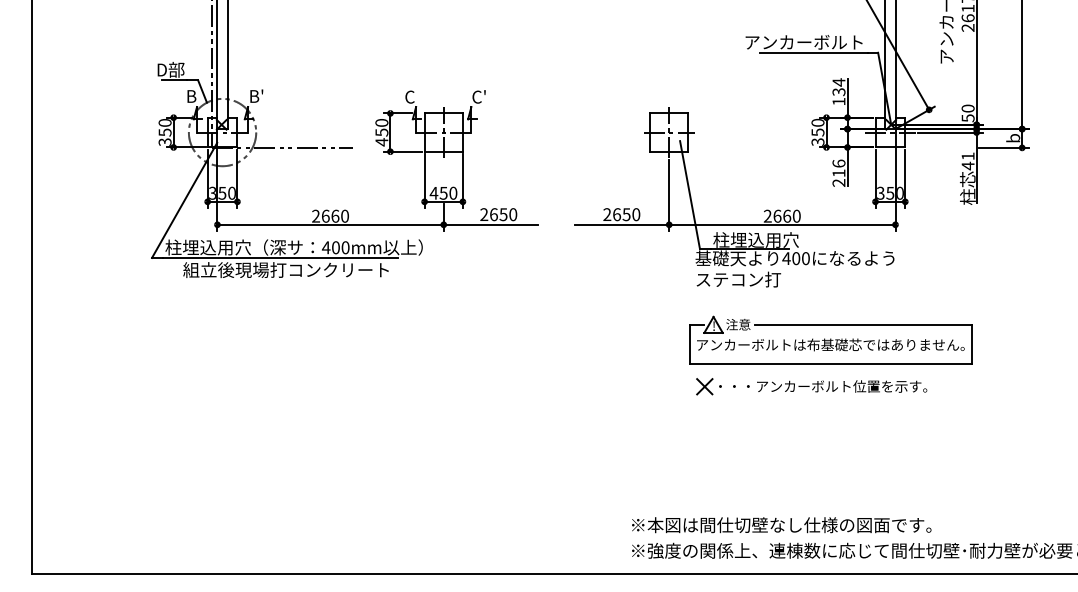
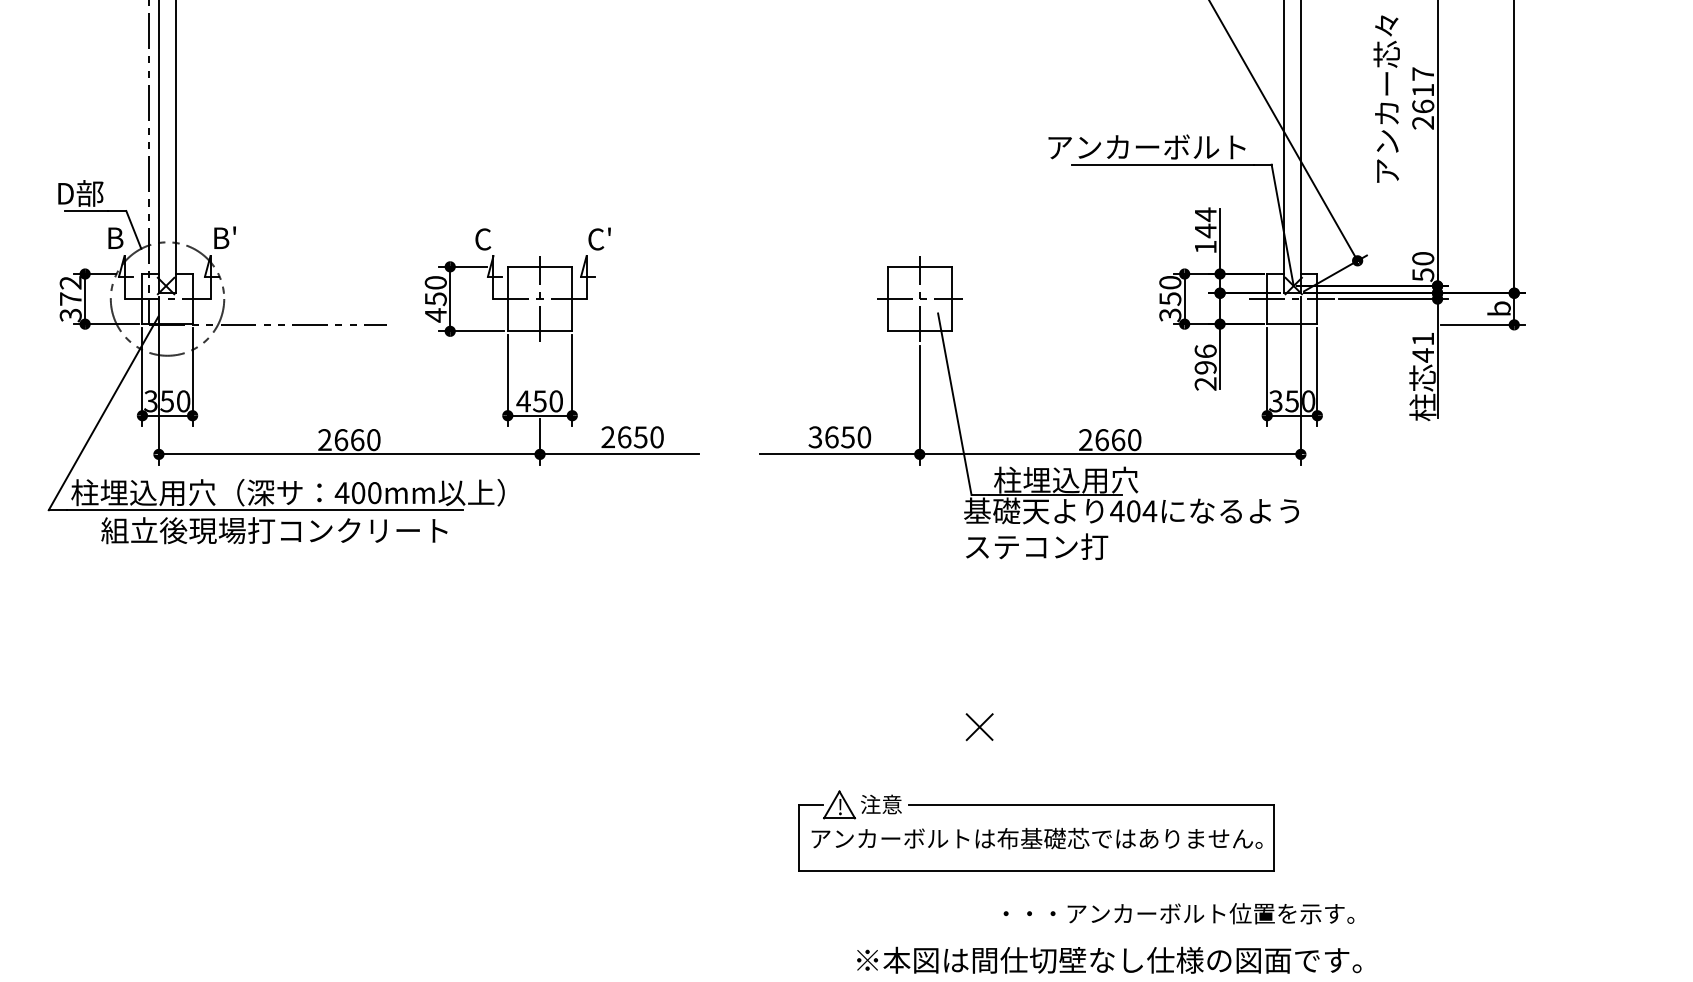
text: (838, 91) -> (1204, 229), 134 -> 144
text: (164, 127) -> (69, 290), 350 -> 372
text: (838, 173) -> (1204, 368), 216 -> 296
text: (607, 214) -> (815, 437), 2650 -> 3650
text: (805, 258) -> (1149, 511), 400 -> 404
part: (830, 339) -> (1036, 829), moved
text: (823, 386) -> (1179, 913), moved

